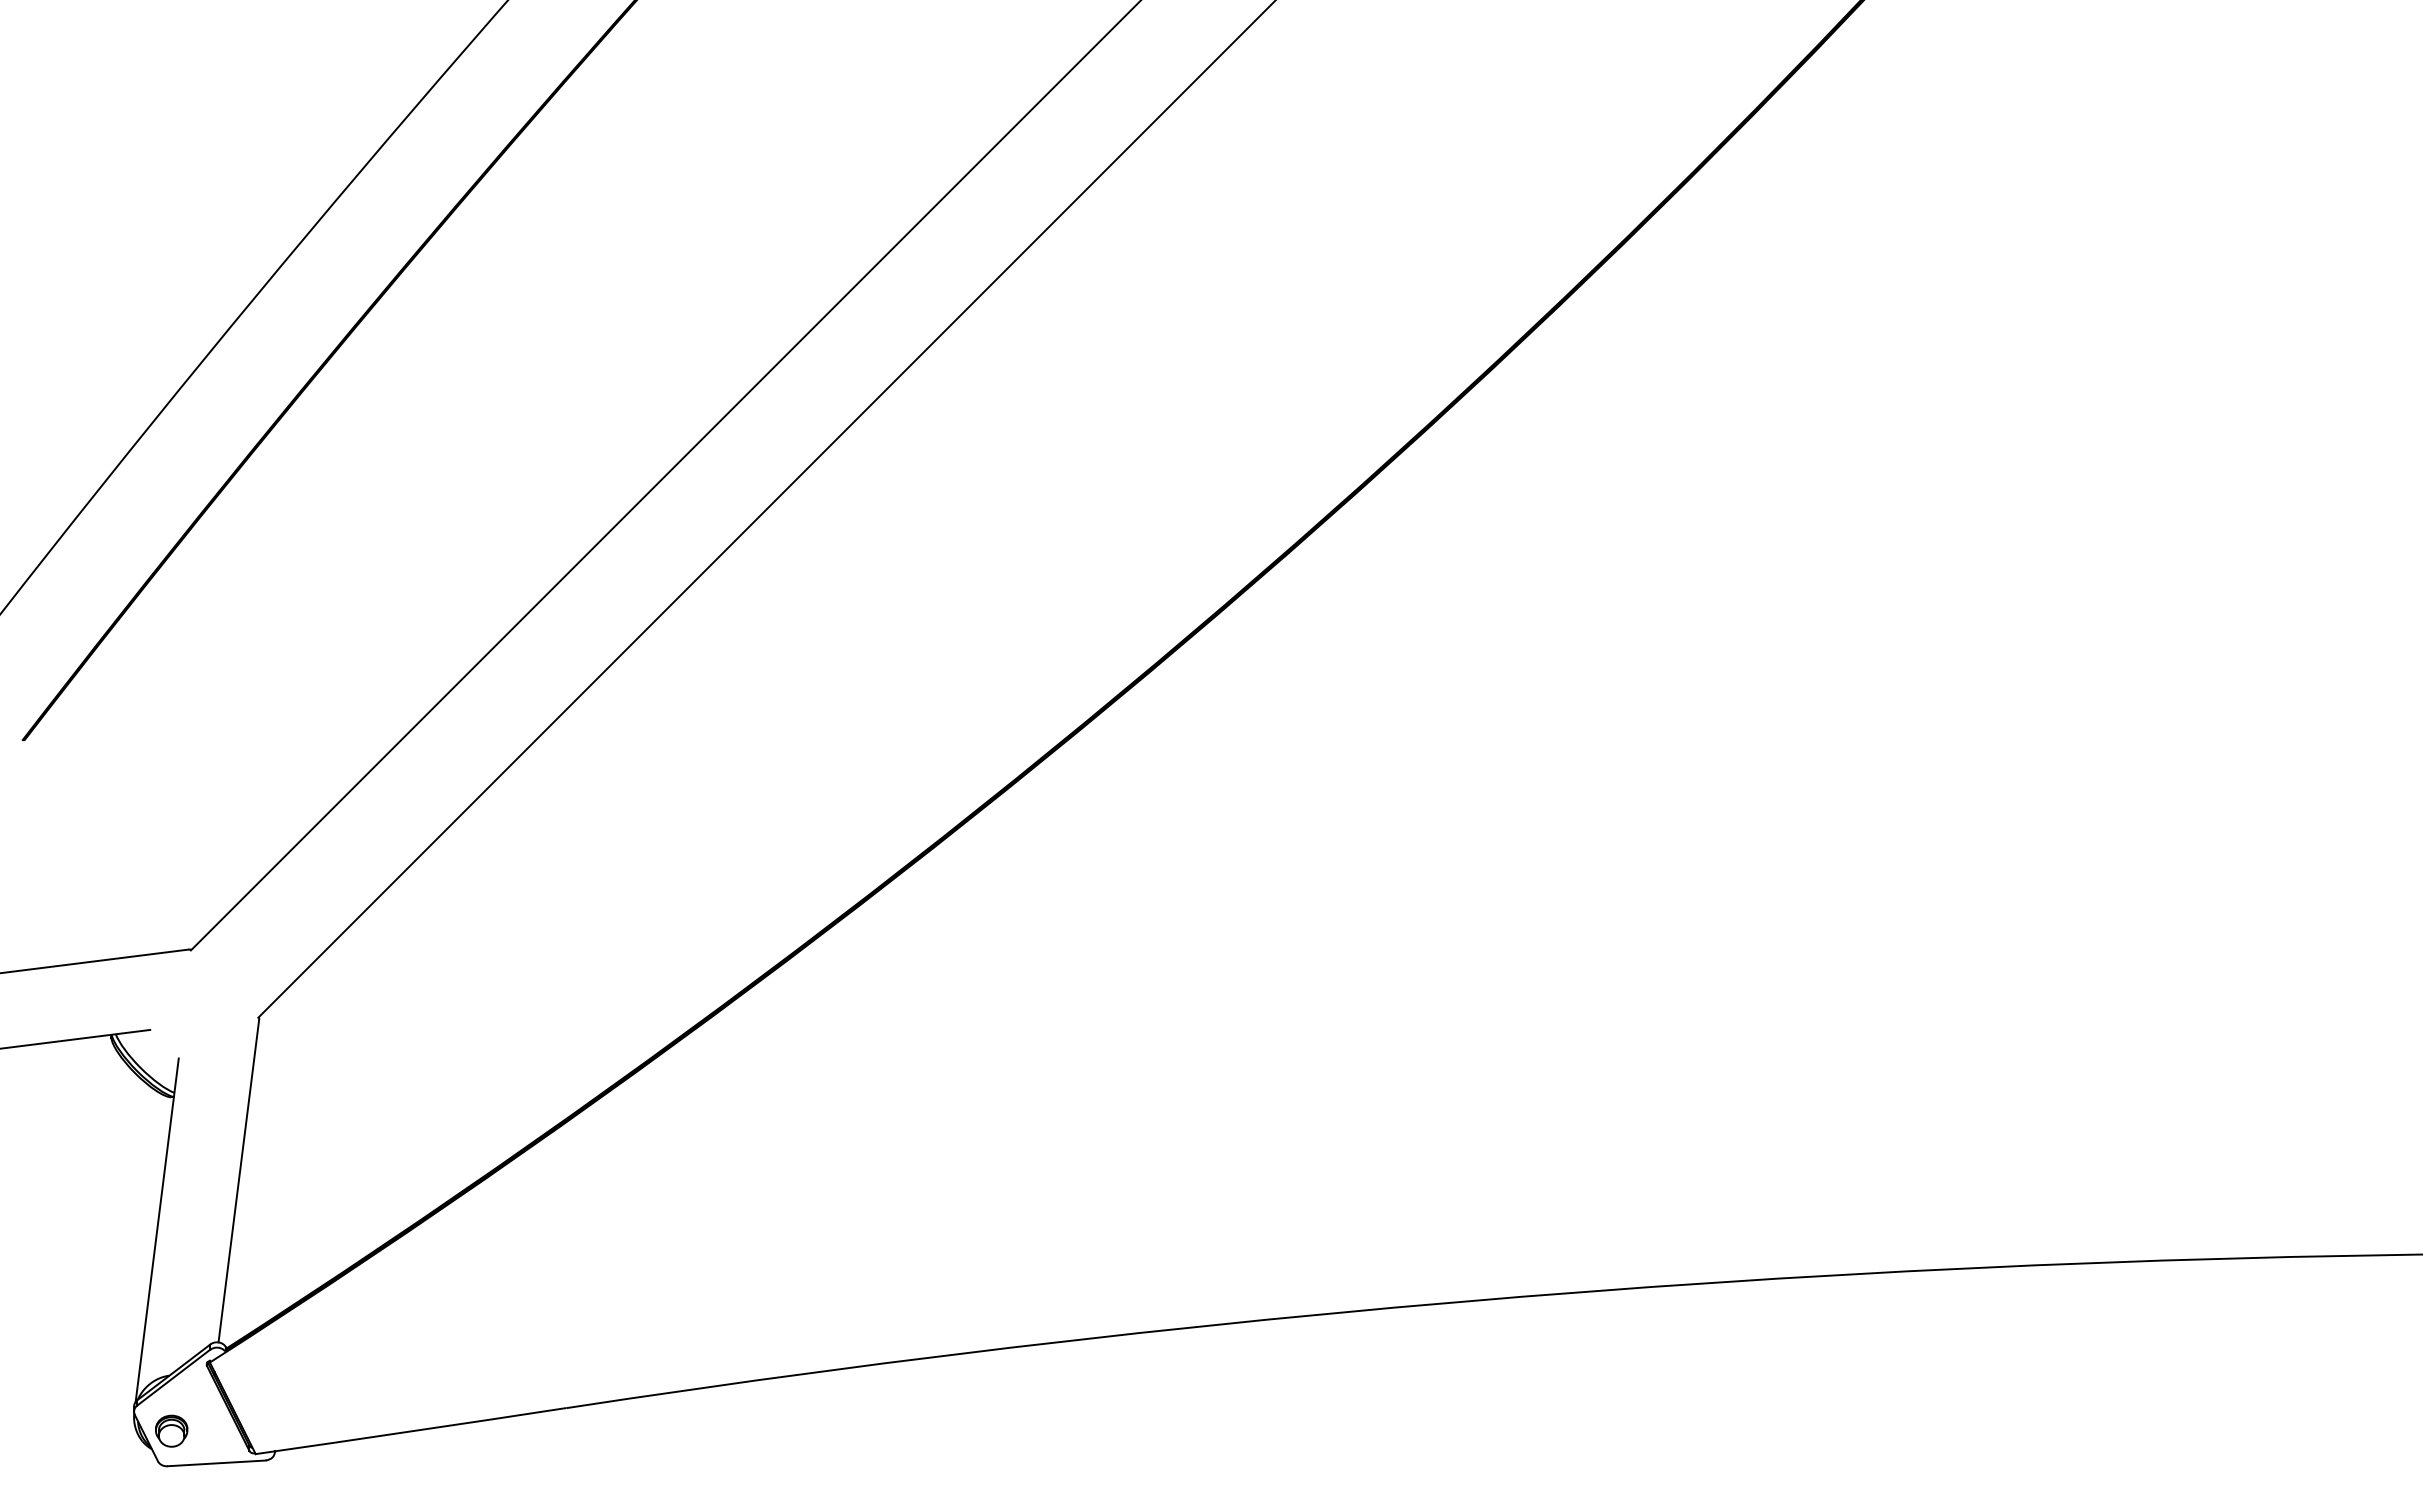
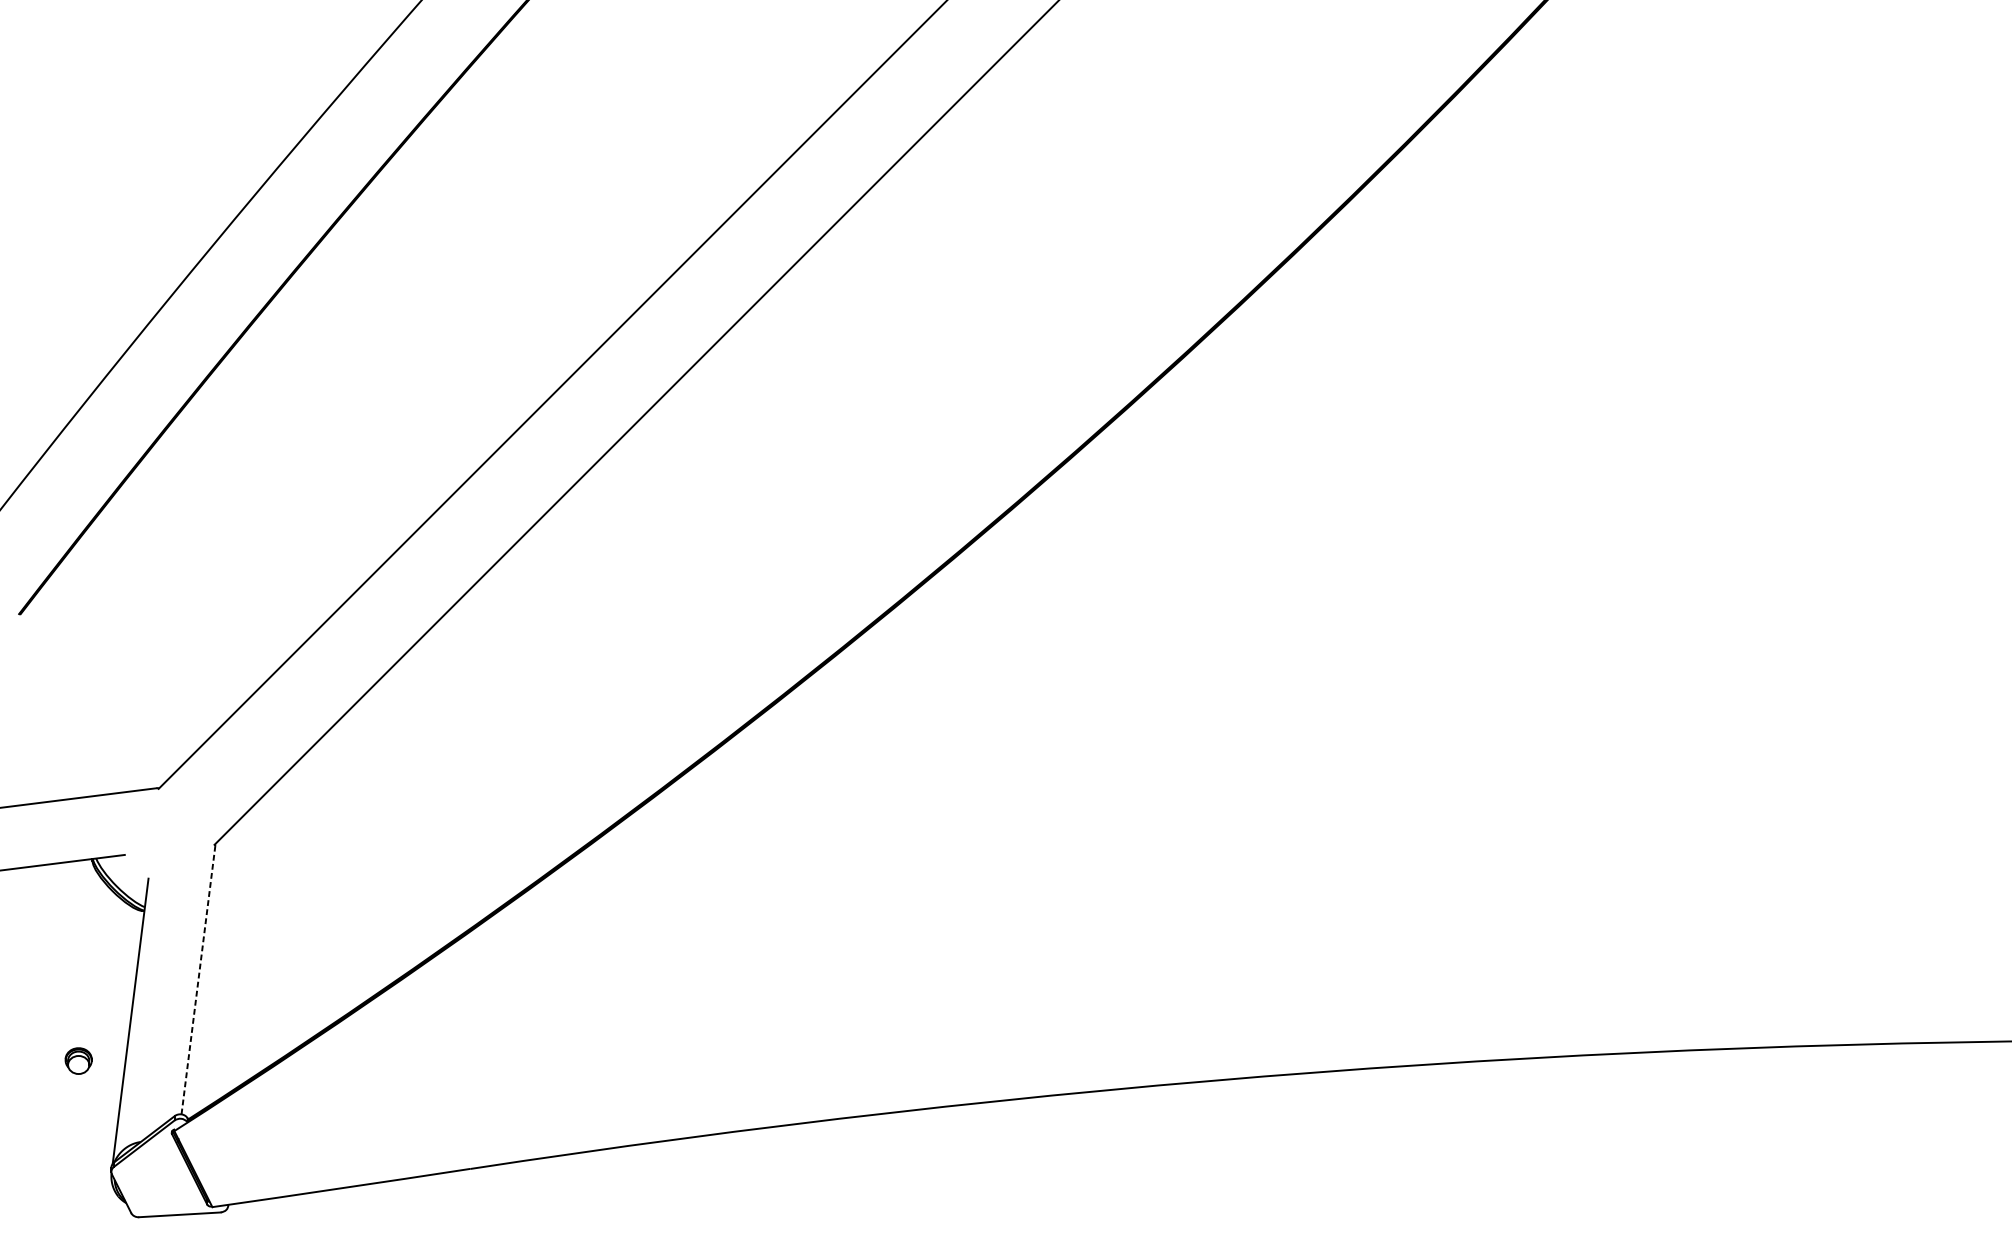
line: (238, 1180) -> (198, 979), solid -> dashed
part: (171, 1430) -> (78, 1060), moved

